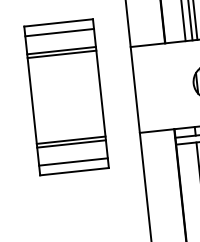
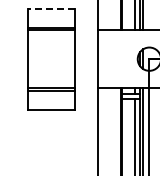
line: (57, 22) -> (50, 8), solid -> dashed
line: (59, 32) -> (51, 15), removed
line: (73, 162) -> (51, 103), removed

